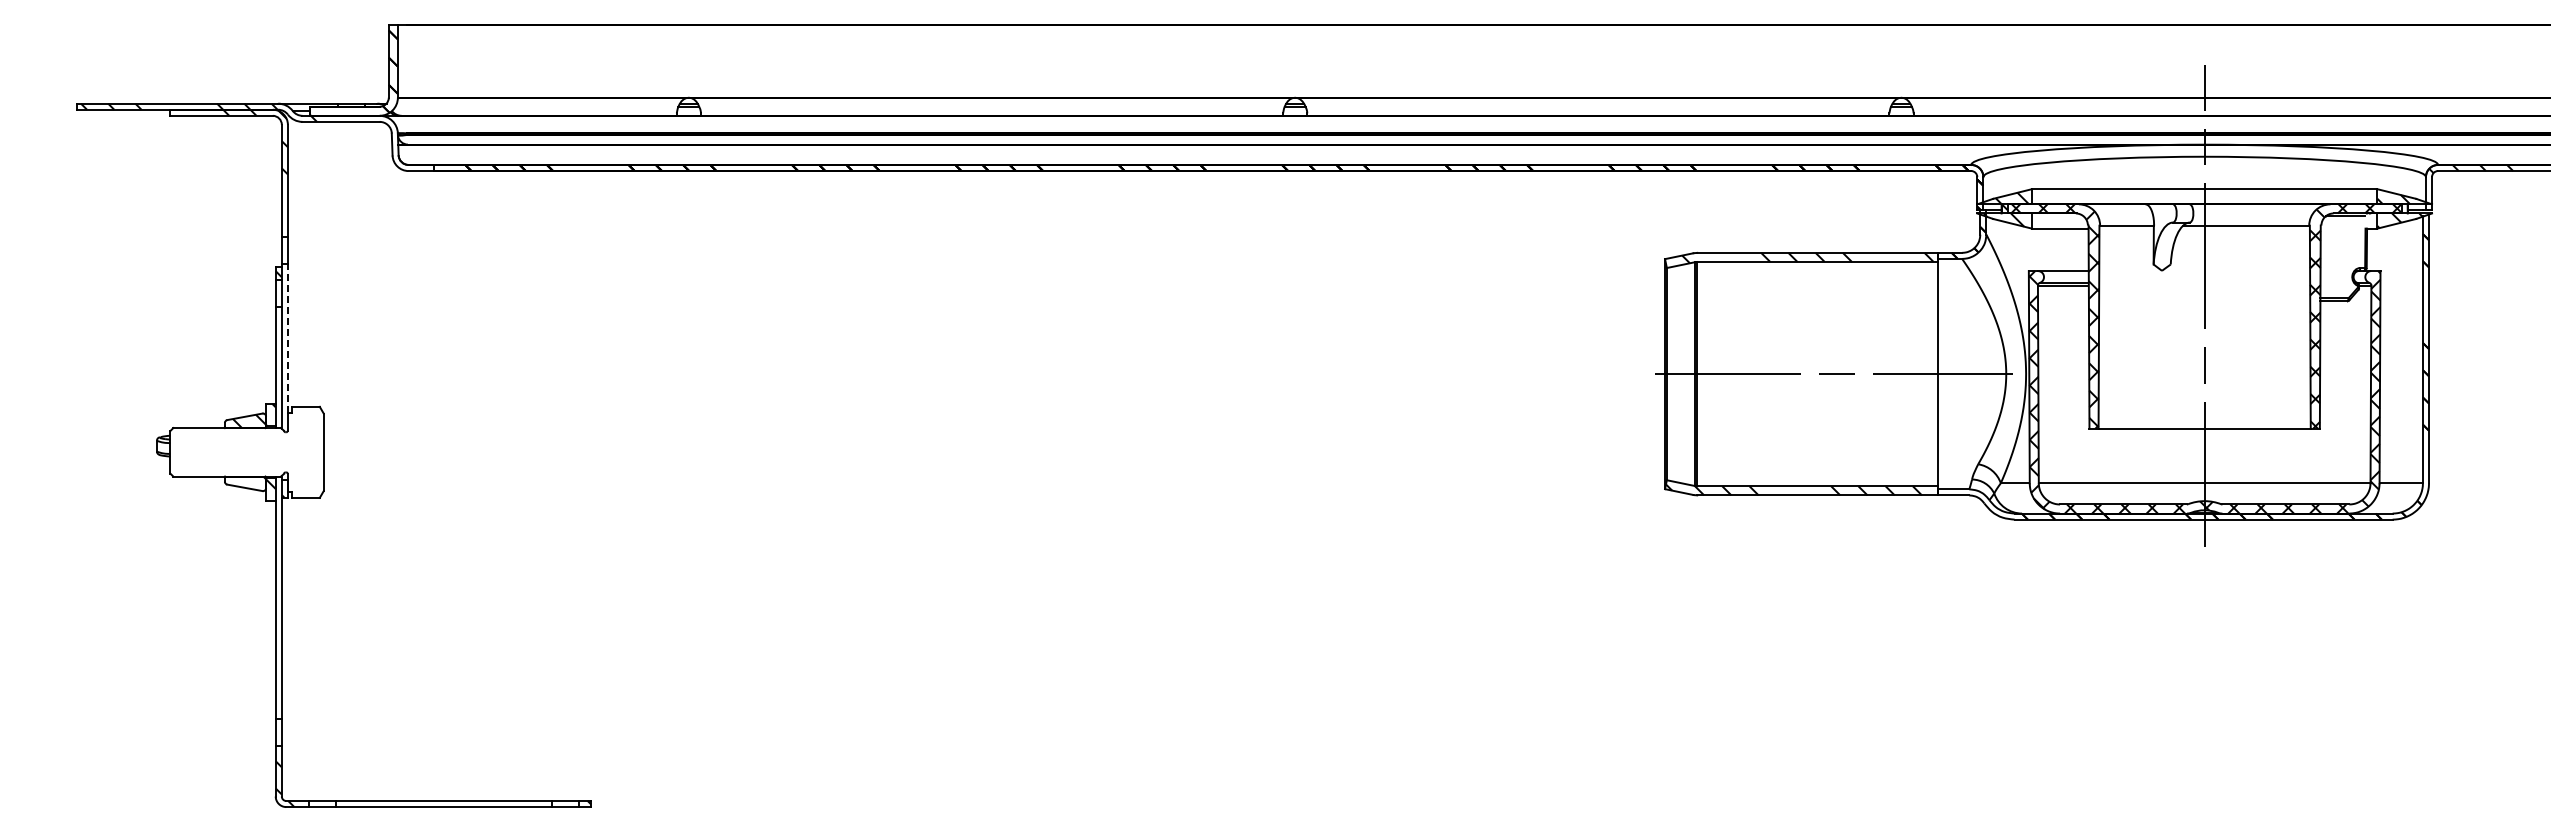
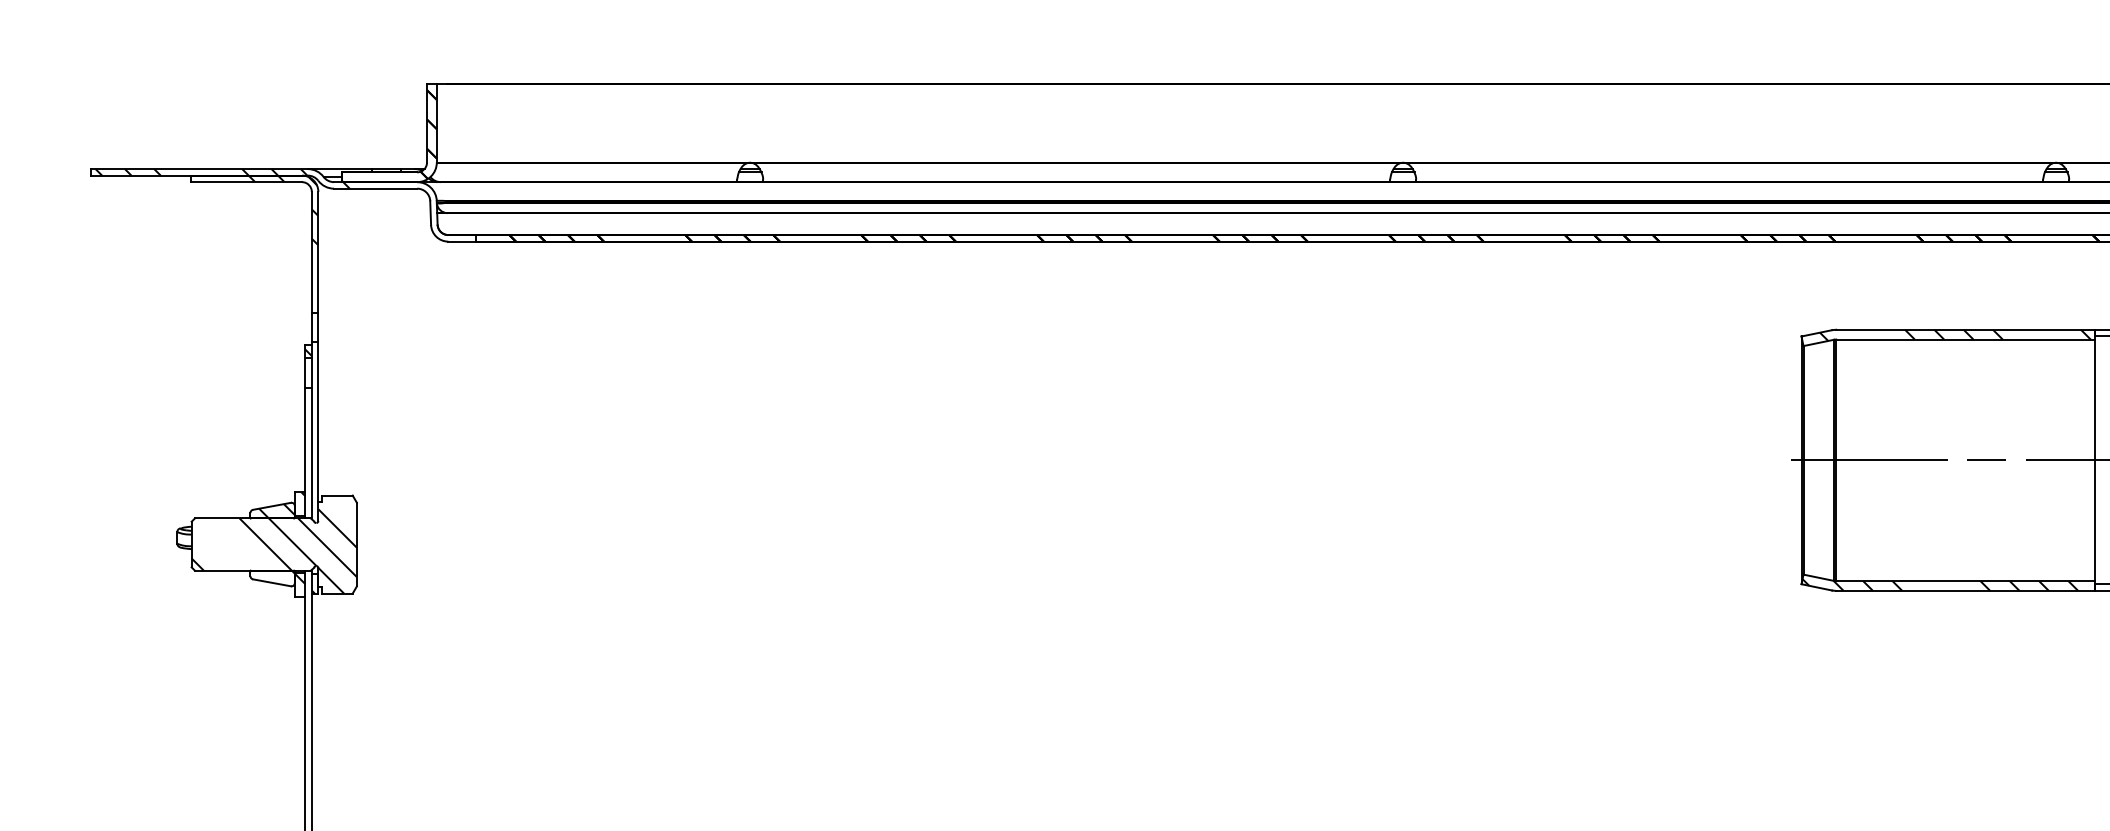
line: (287, 338) -> (317, 421), dashed -> solid
hatch: (246, 458) -> (273, 551), added

